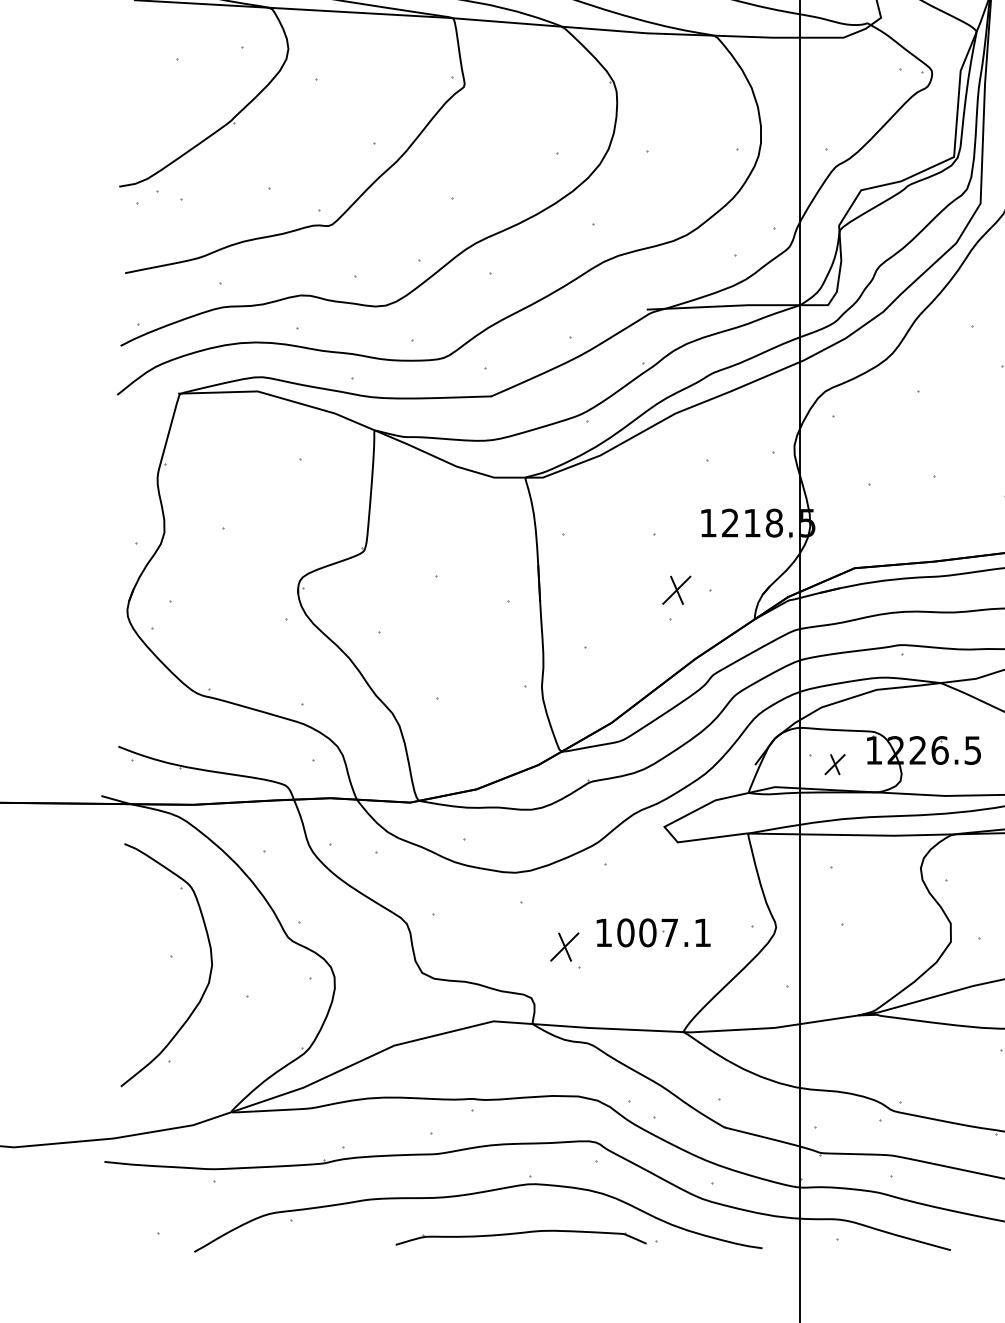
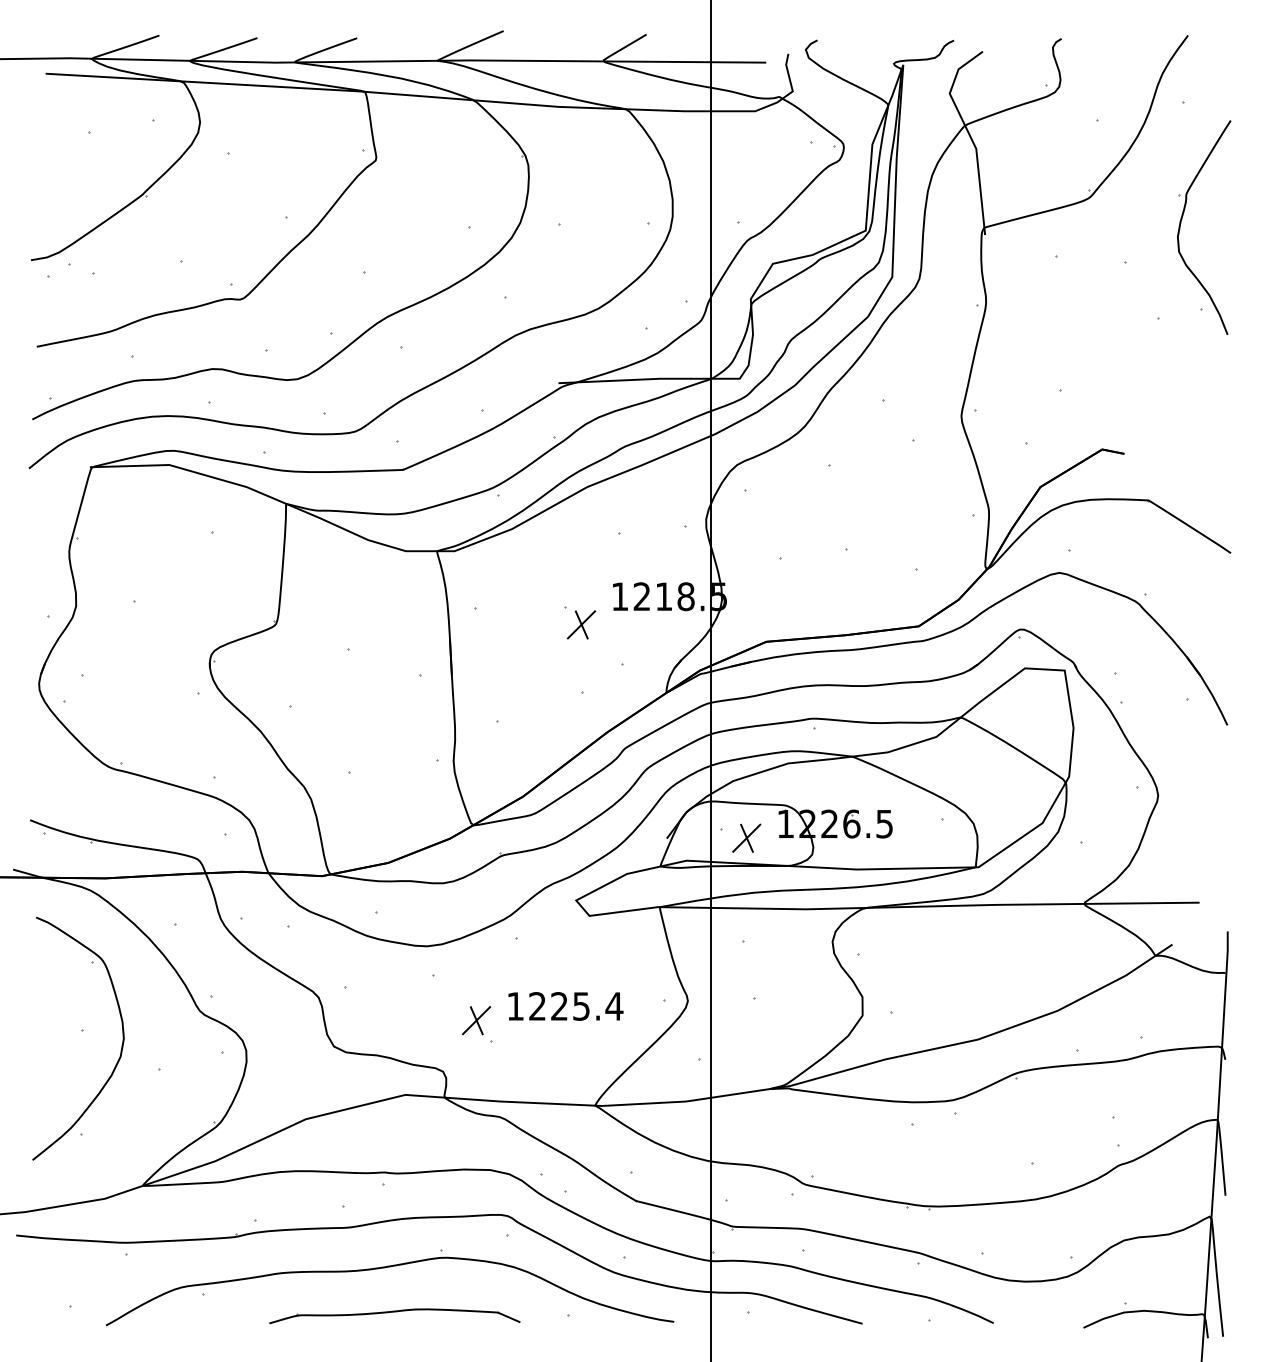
part: (676, 589) -> (581, 624), moved
part: (834, 763) -> (746, 837), size x1.43
text: (664, 932) -> (576, 1006), 1007.1 -> 1225.4
part: (520, 1237) -> (394, 1316), moved

